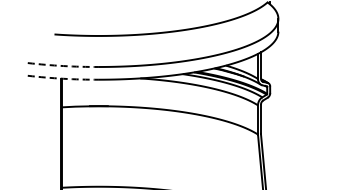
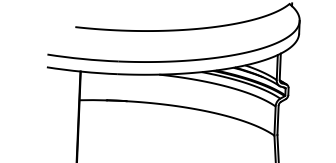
arc: (63, 66) -> (82, 59), dashed -> solid
arc: (63, 78) -> (82, 71), dashed -> solid

